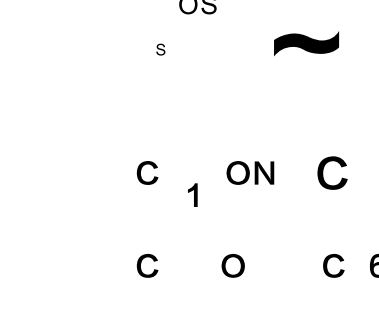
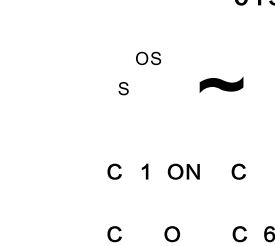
part: (160, 49) -> (123, 88), size x1.67
part: (331, 172) -> (238, 171), size x0.71
part: (191, 194) -> (144, 171), moved

